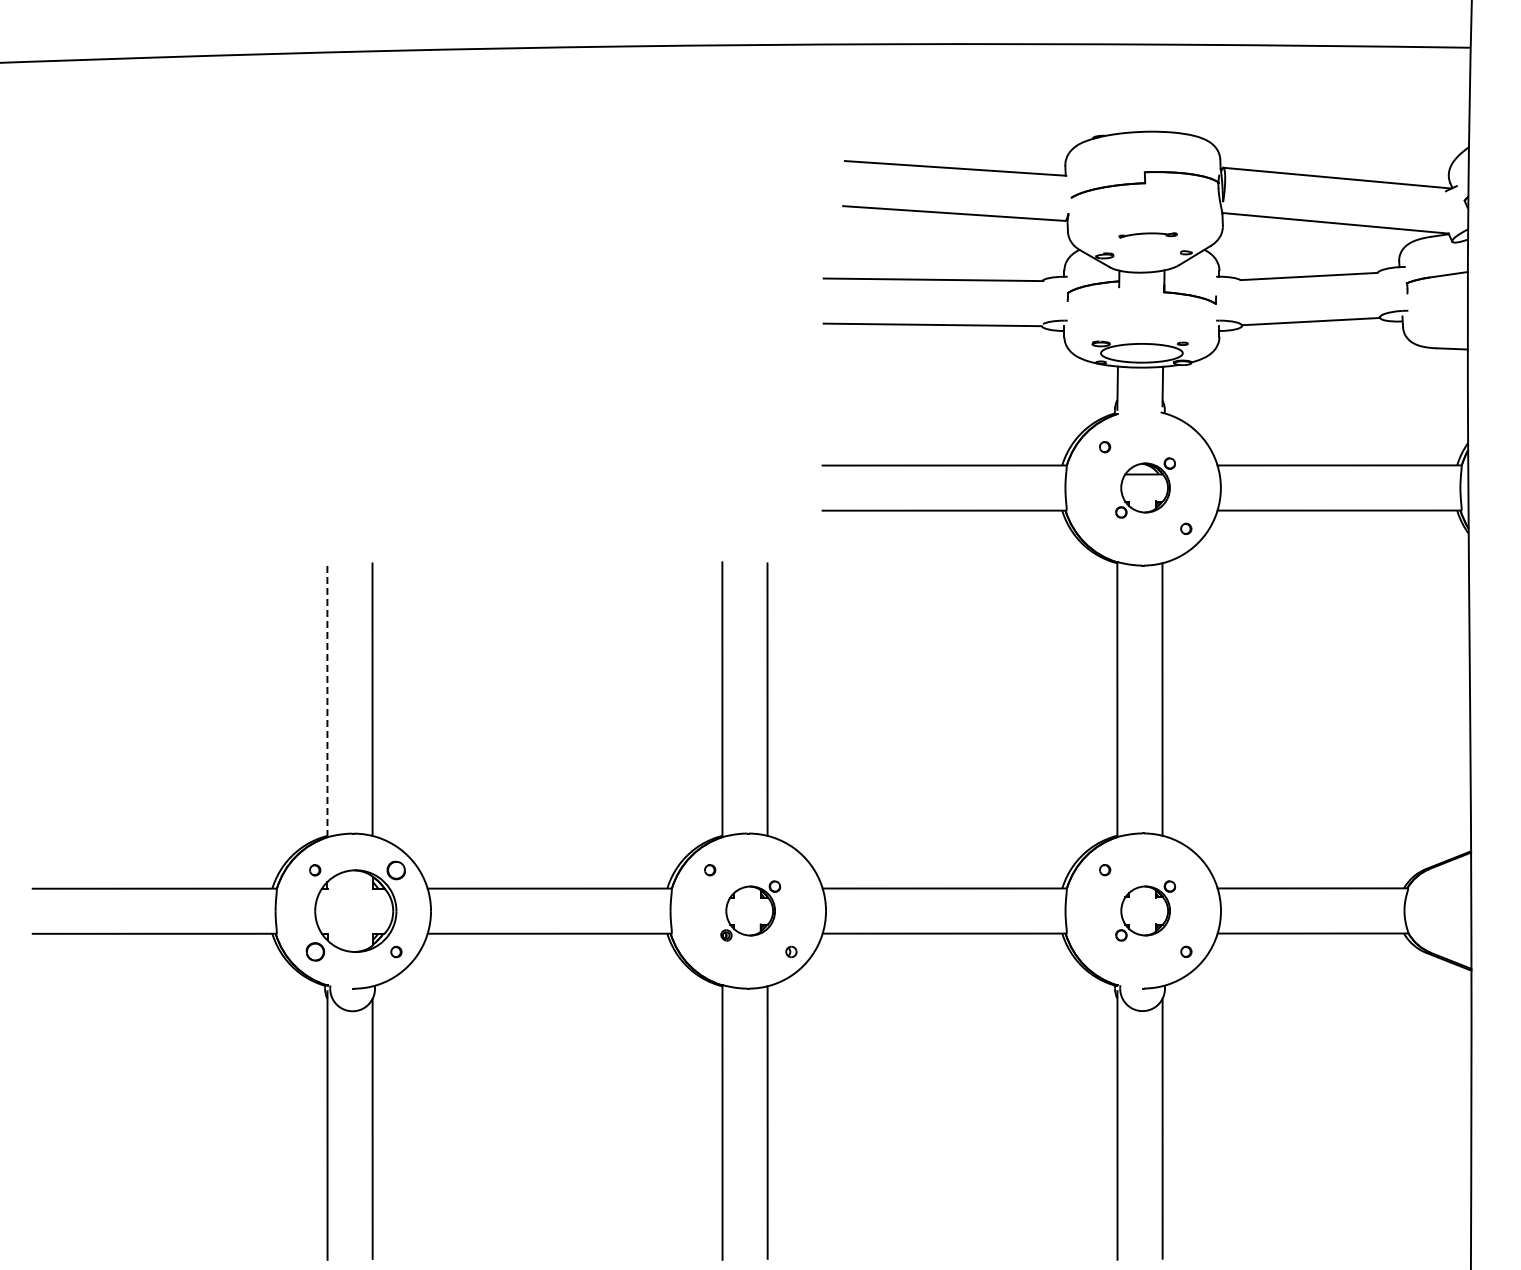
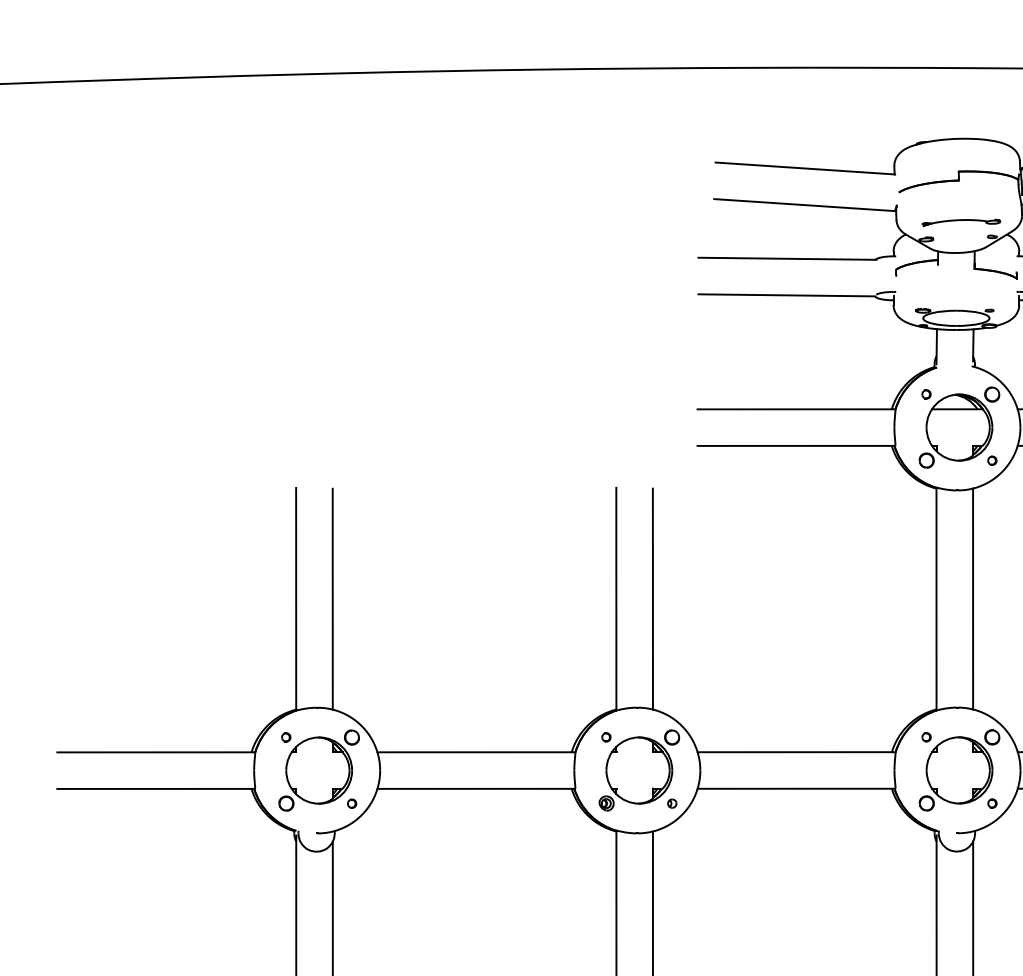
part: (1147, 235) -> (960, 222), size x1.67
part: (1145, 487) -> (959, 427), size x1.67
line: (327, 699) -> (296, 599), dashed -> solid
part: (750, 910) -> (639, 770), size x1.67
part: (1145, 910) -> (959, 770), size x1.67

